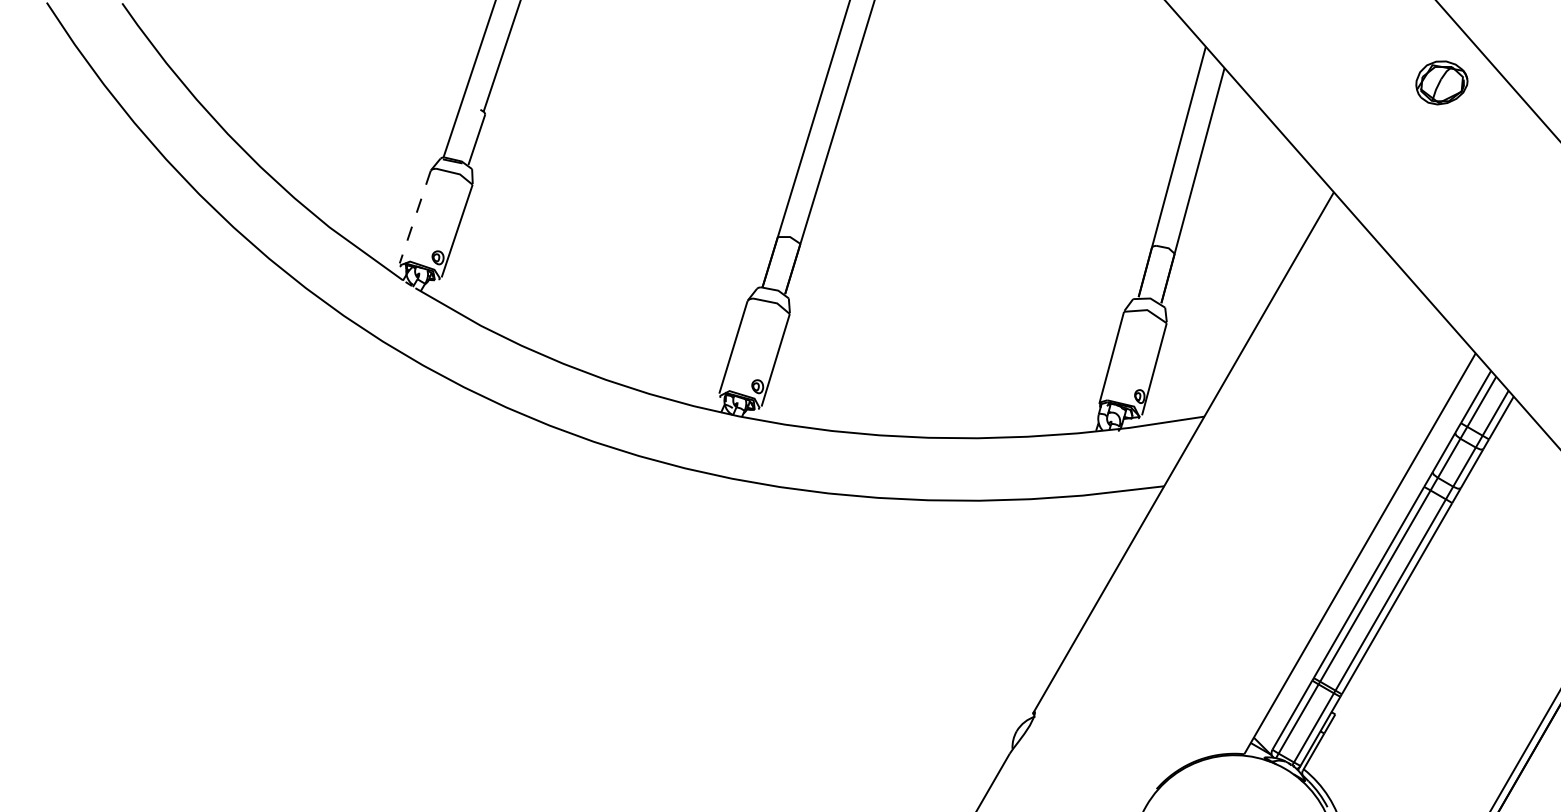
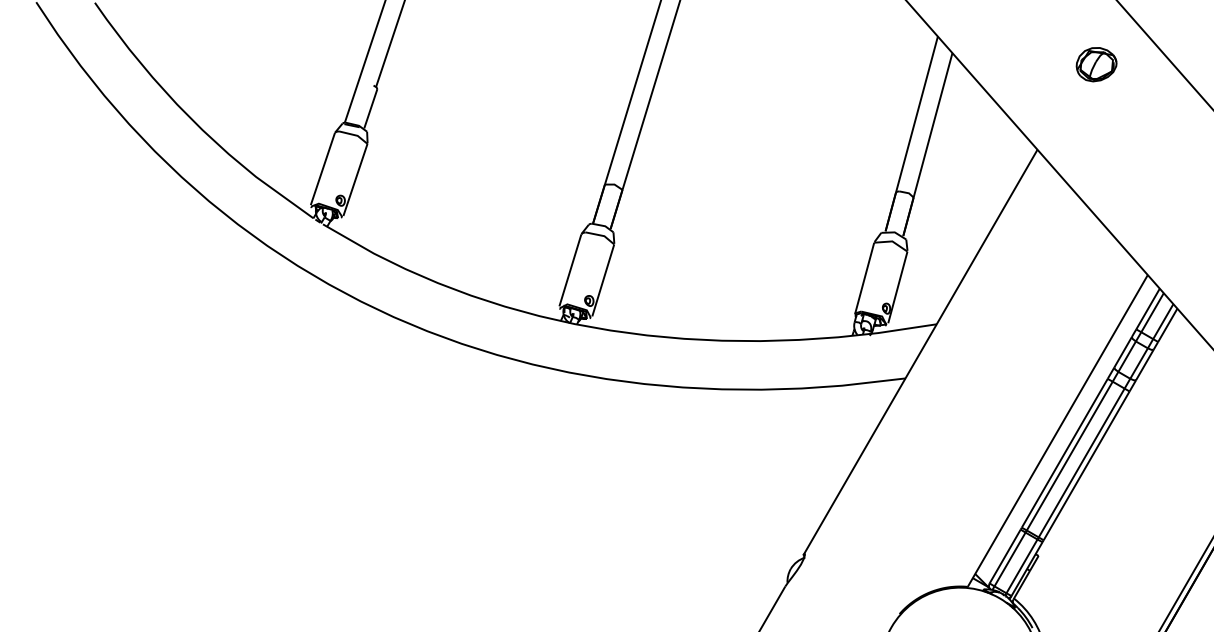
part: (1441, 82) -> (1096, 64), moved
line: (415, 217) -> (323, 169), dashed -> solid

